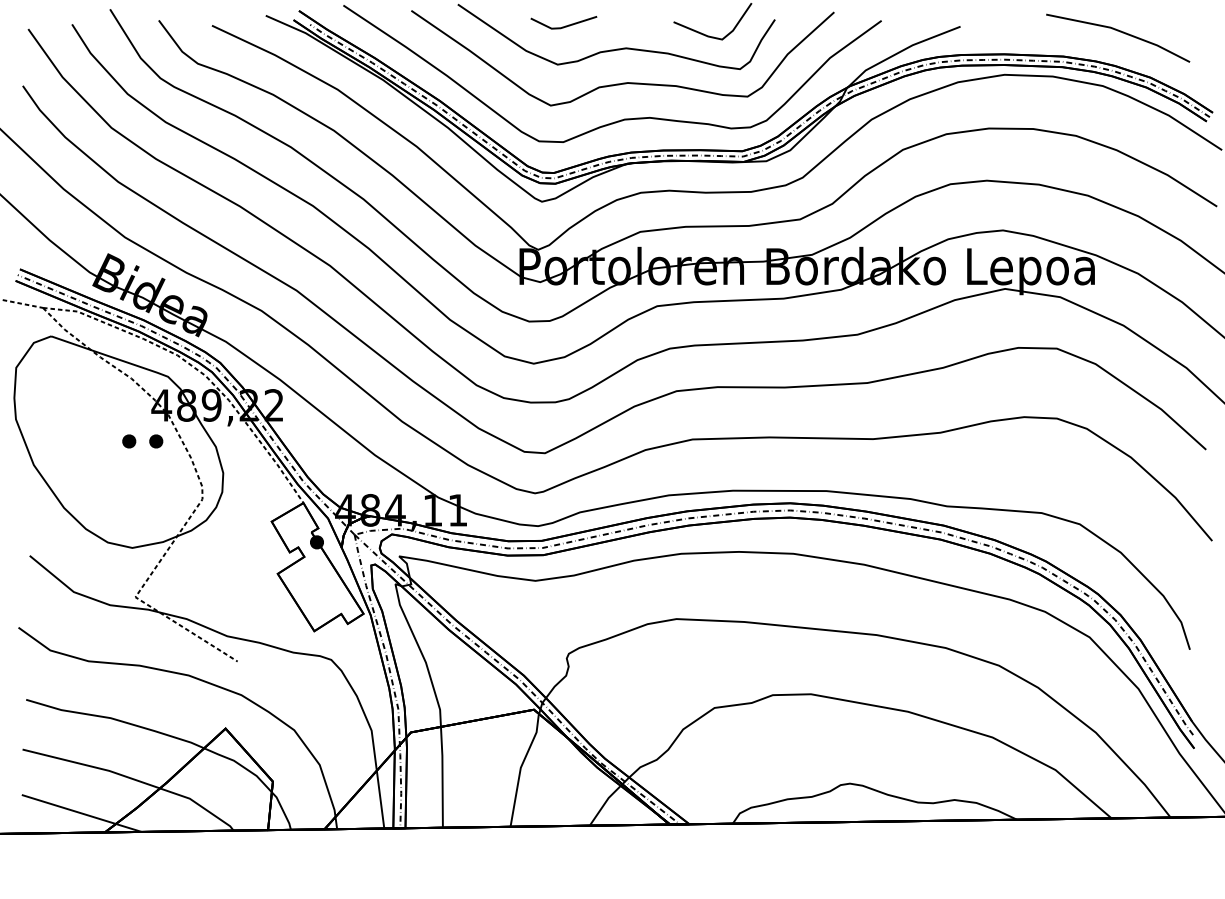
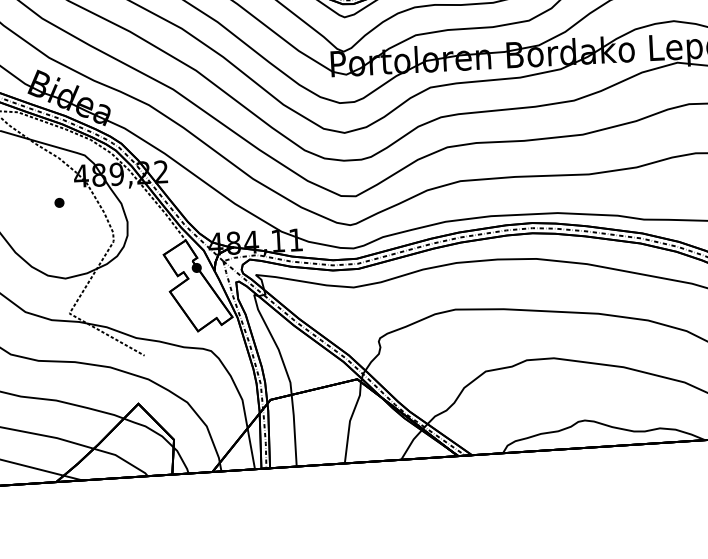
part: (156, 441) -> (78, 201), removed

